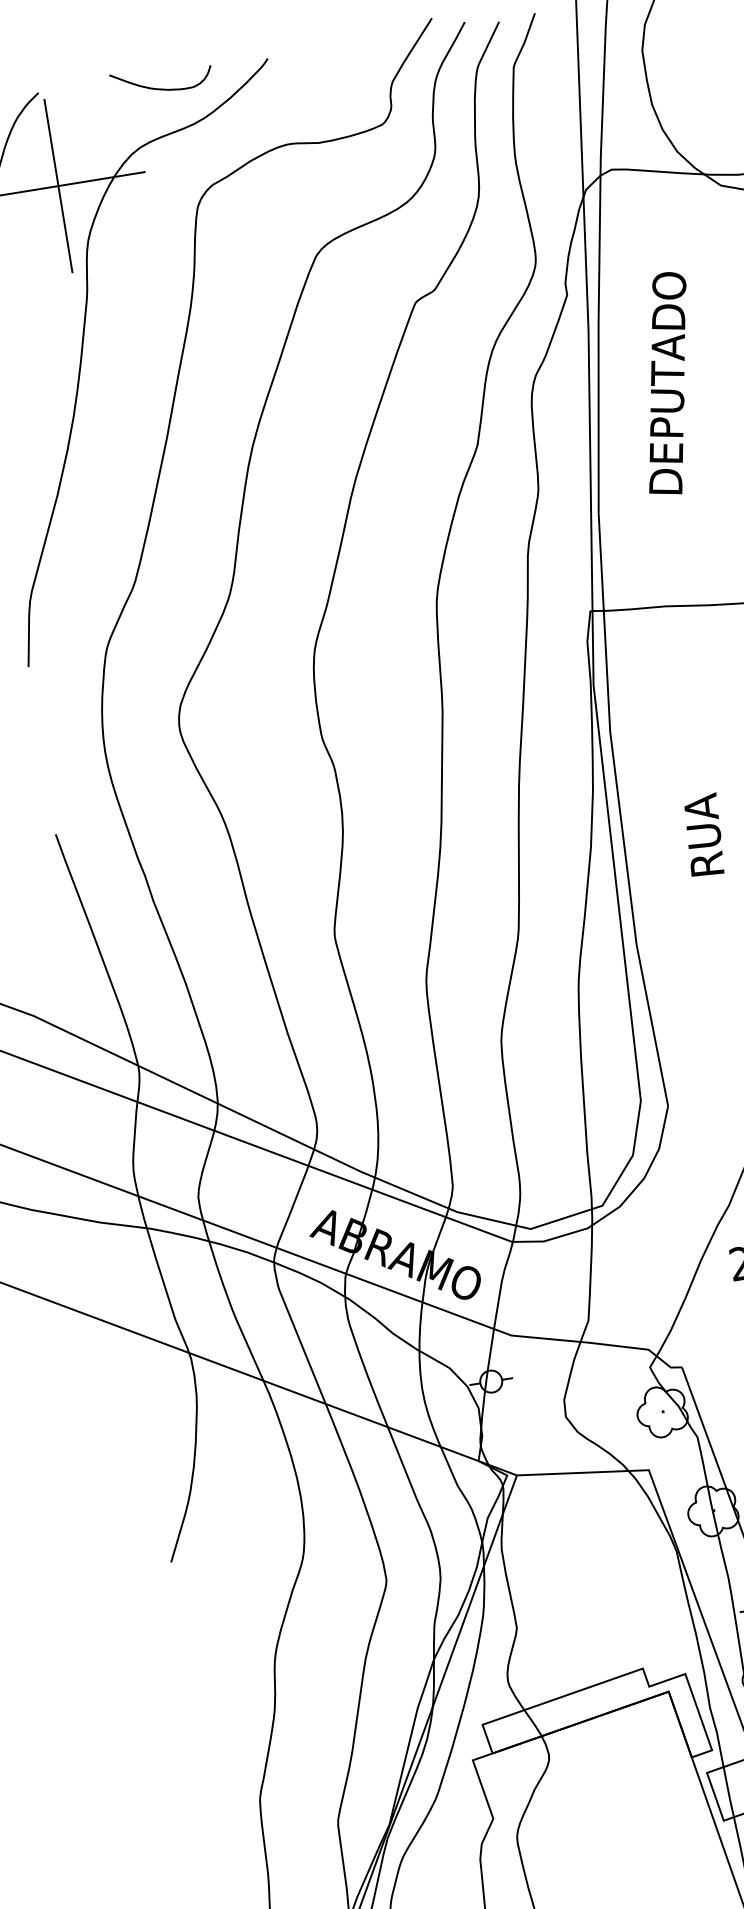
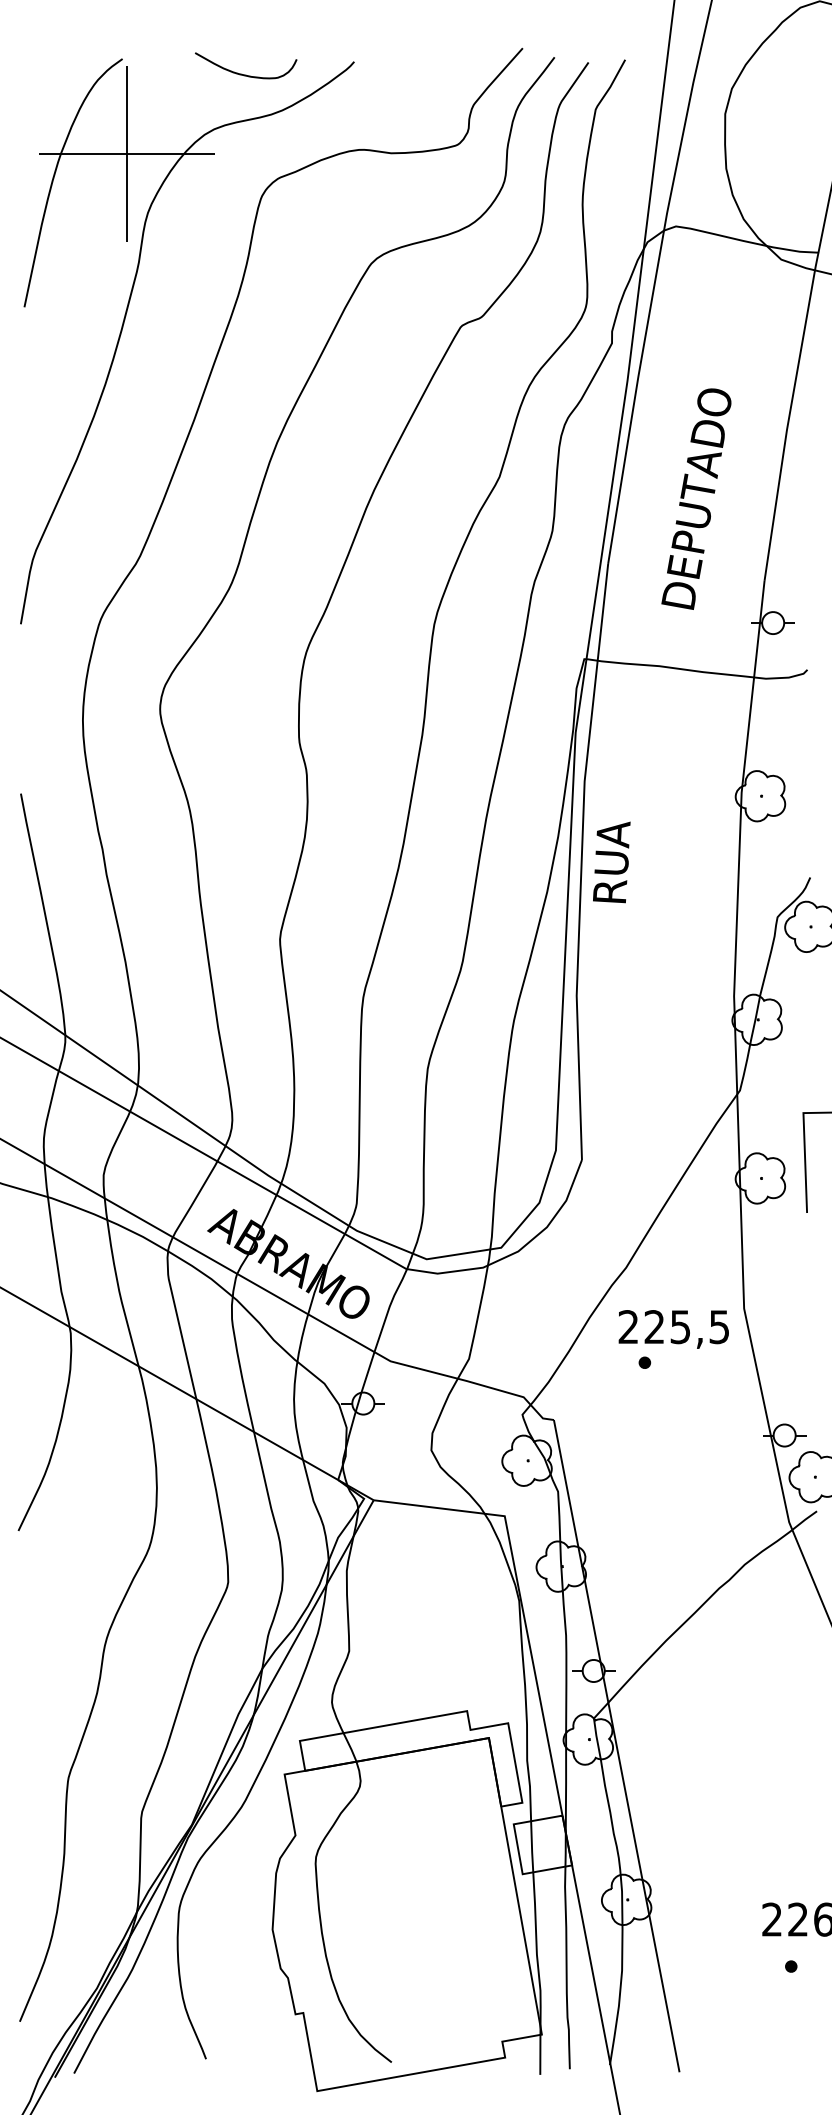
text: (667, 383) -> (696, 498), moved
text: (703, 835) -> (611, 862), moved

